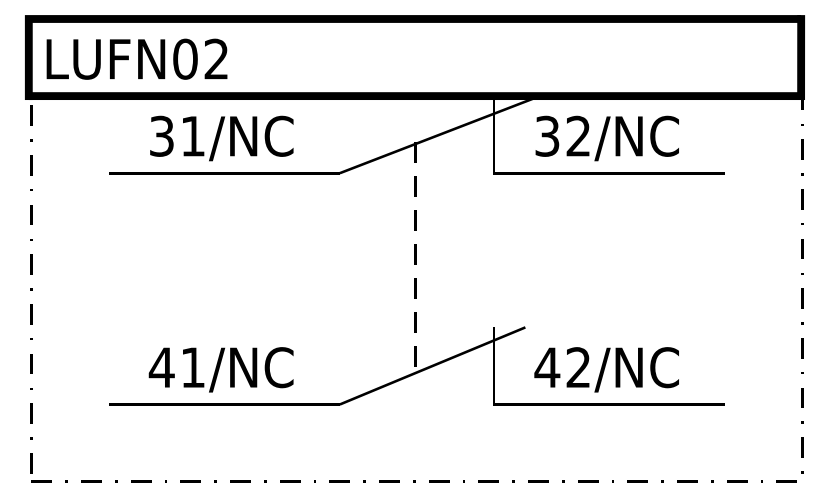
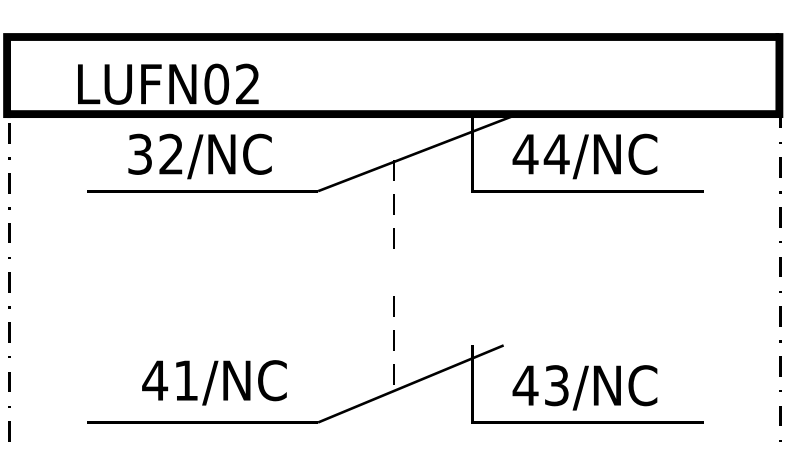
text: (136, 58) -> (167, 83), moved
text: (192, 135) -> (170, 153), 31/NC -> 32/NC
text: (562, 135) -> (540, 153), 32/NC -> 44/NC
line: (415, 254) -> (393, 272), removed
text: (578, 367) -> (556, 385), 42/NC -> 43/NC
text: (220, 369) -> (213, 382), moved

